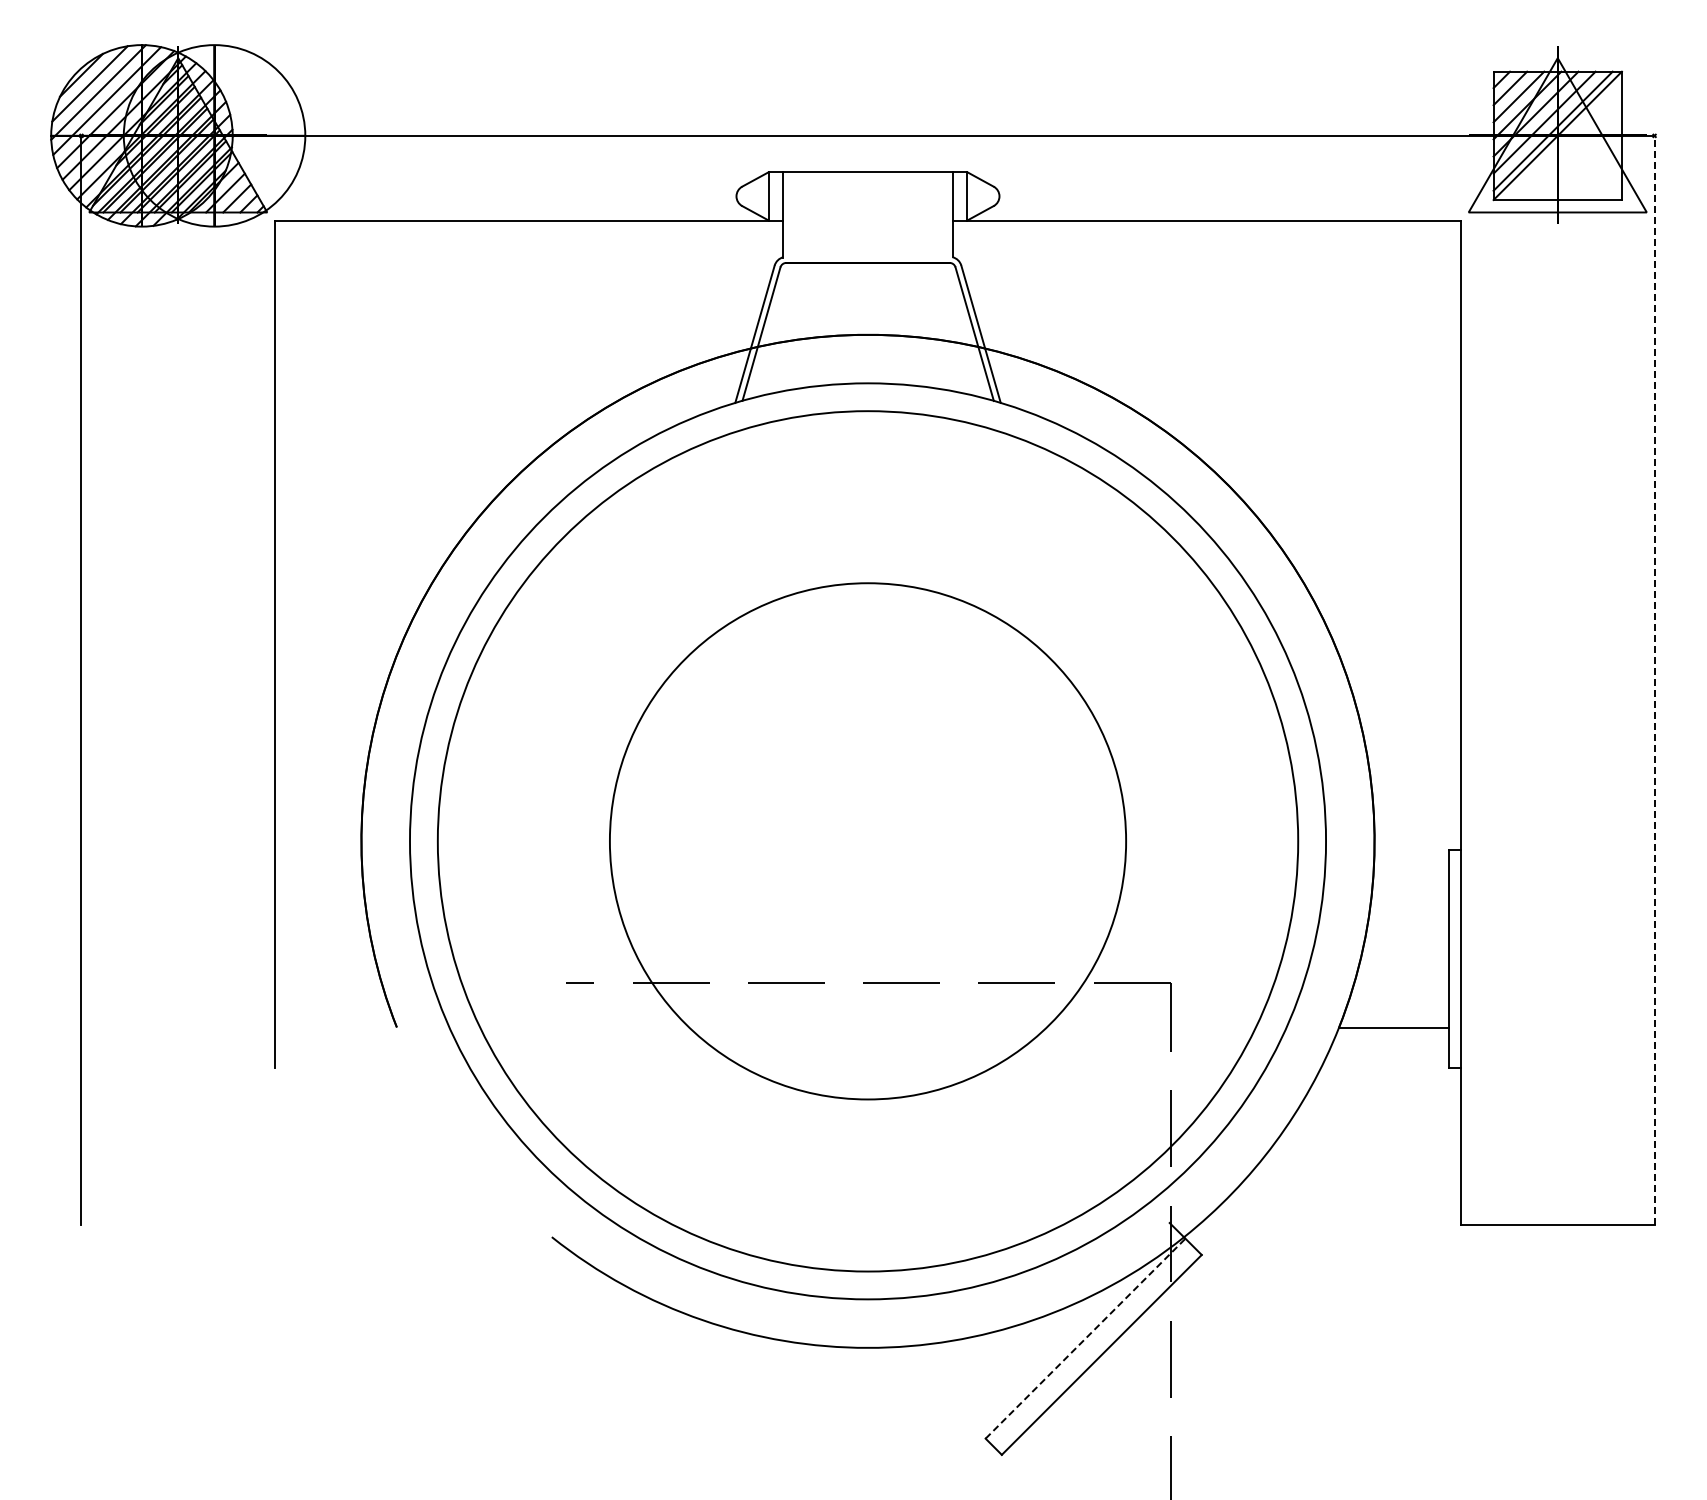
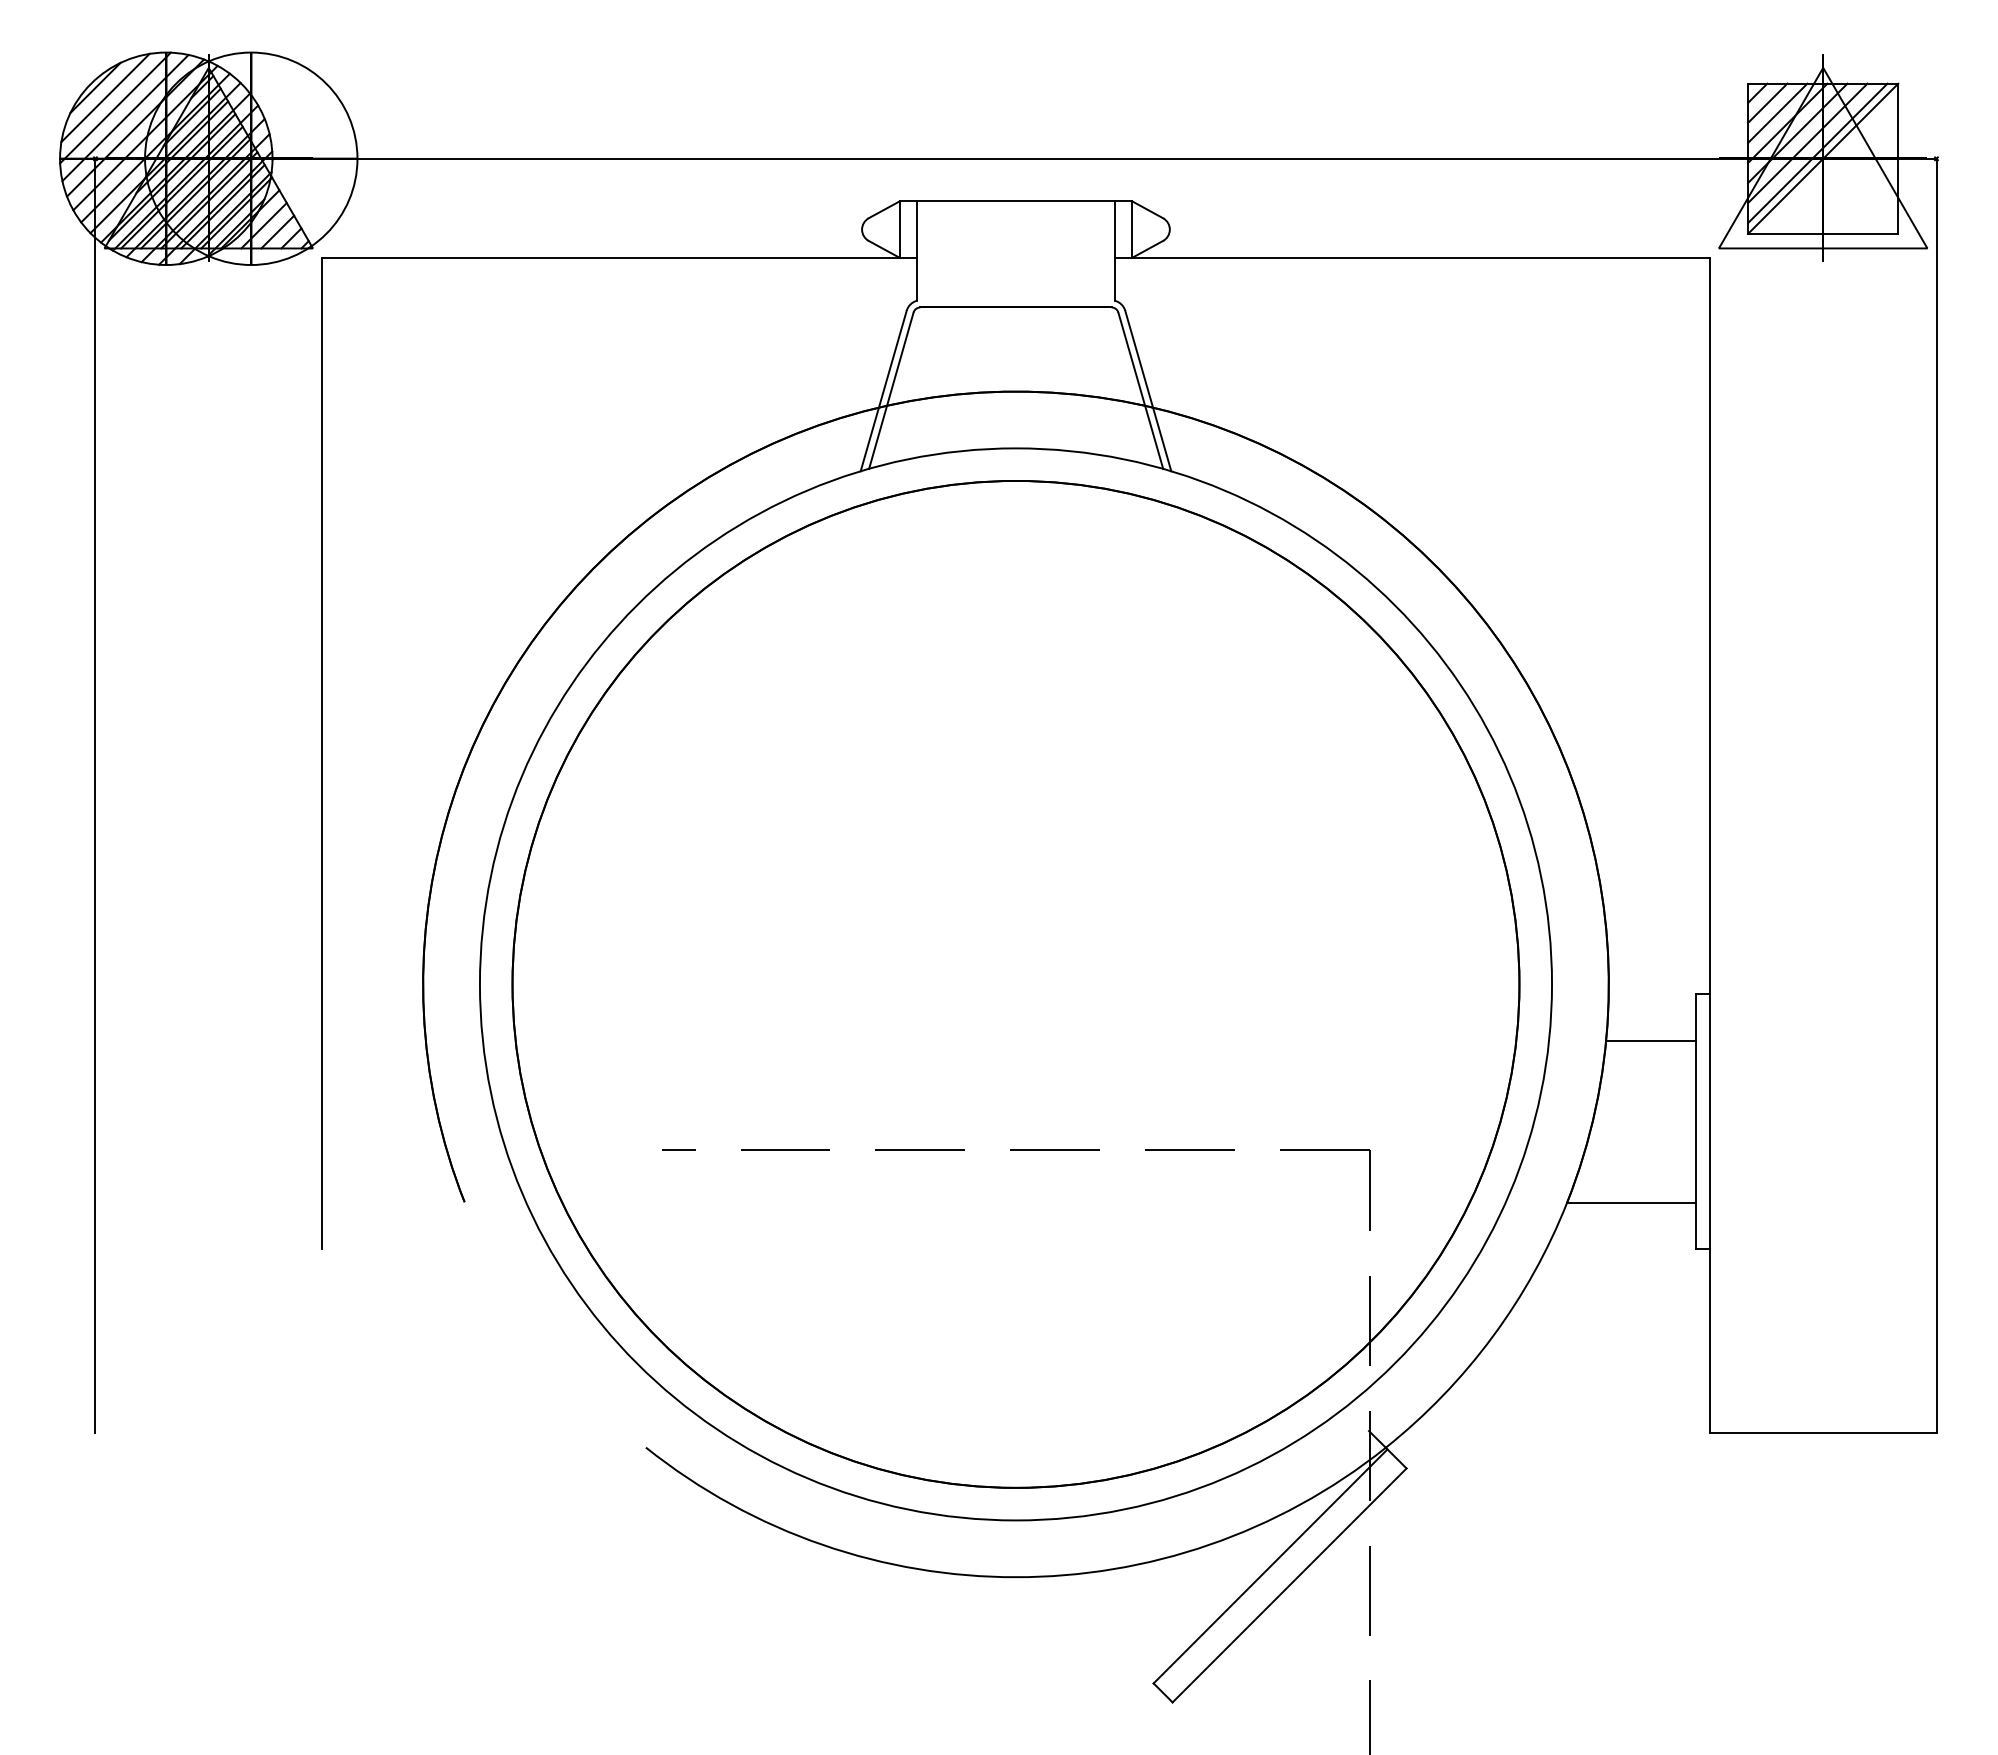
line: (1654, 680) -> (1936, 796), dashed -> solid
circle: (867, 841) -> (1015, 984), size x1.67
line: (1410, 889) -> (1650, 1040), added
line: (1085, 1338) -> (1270, 1566), dashed -> solid

